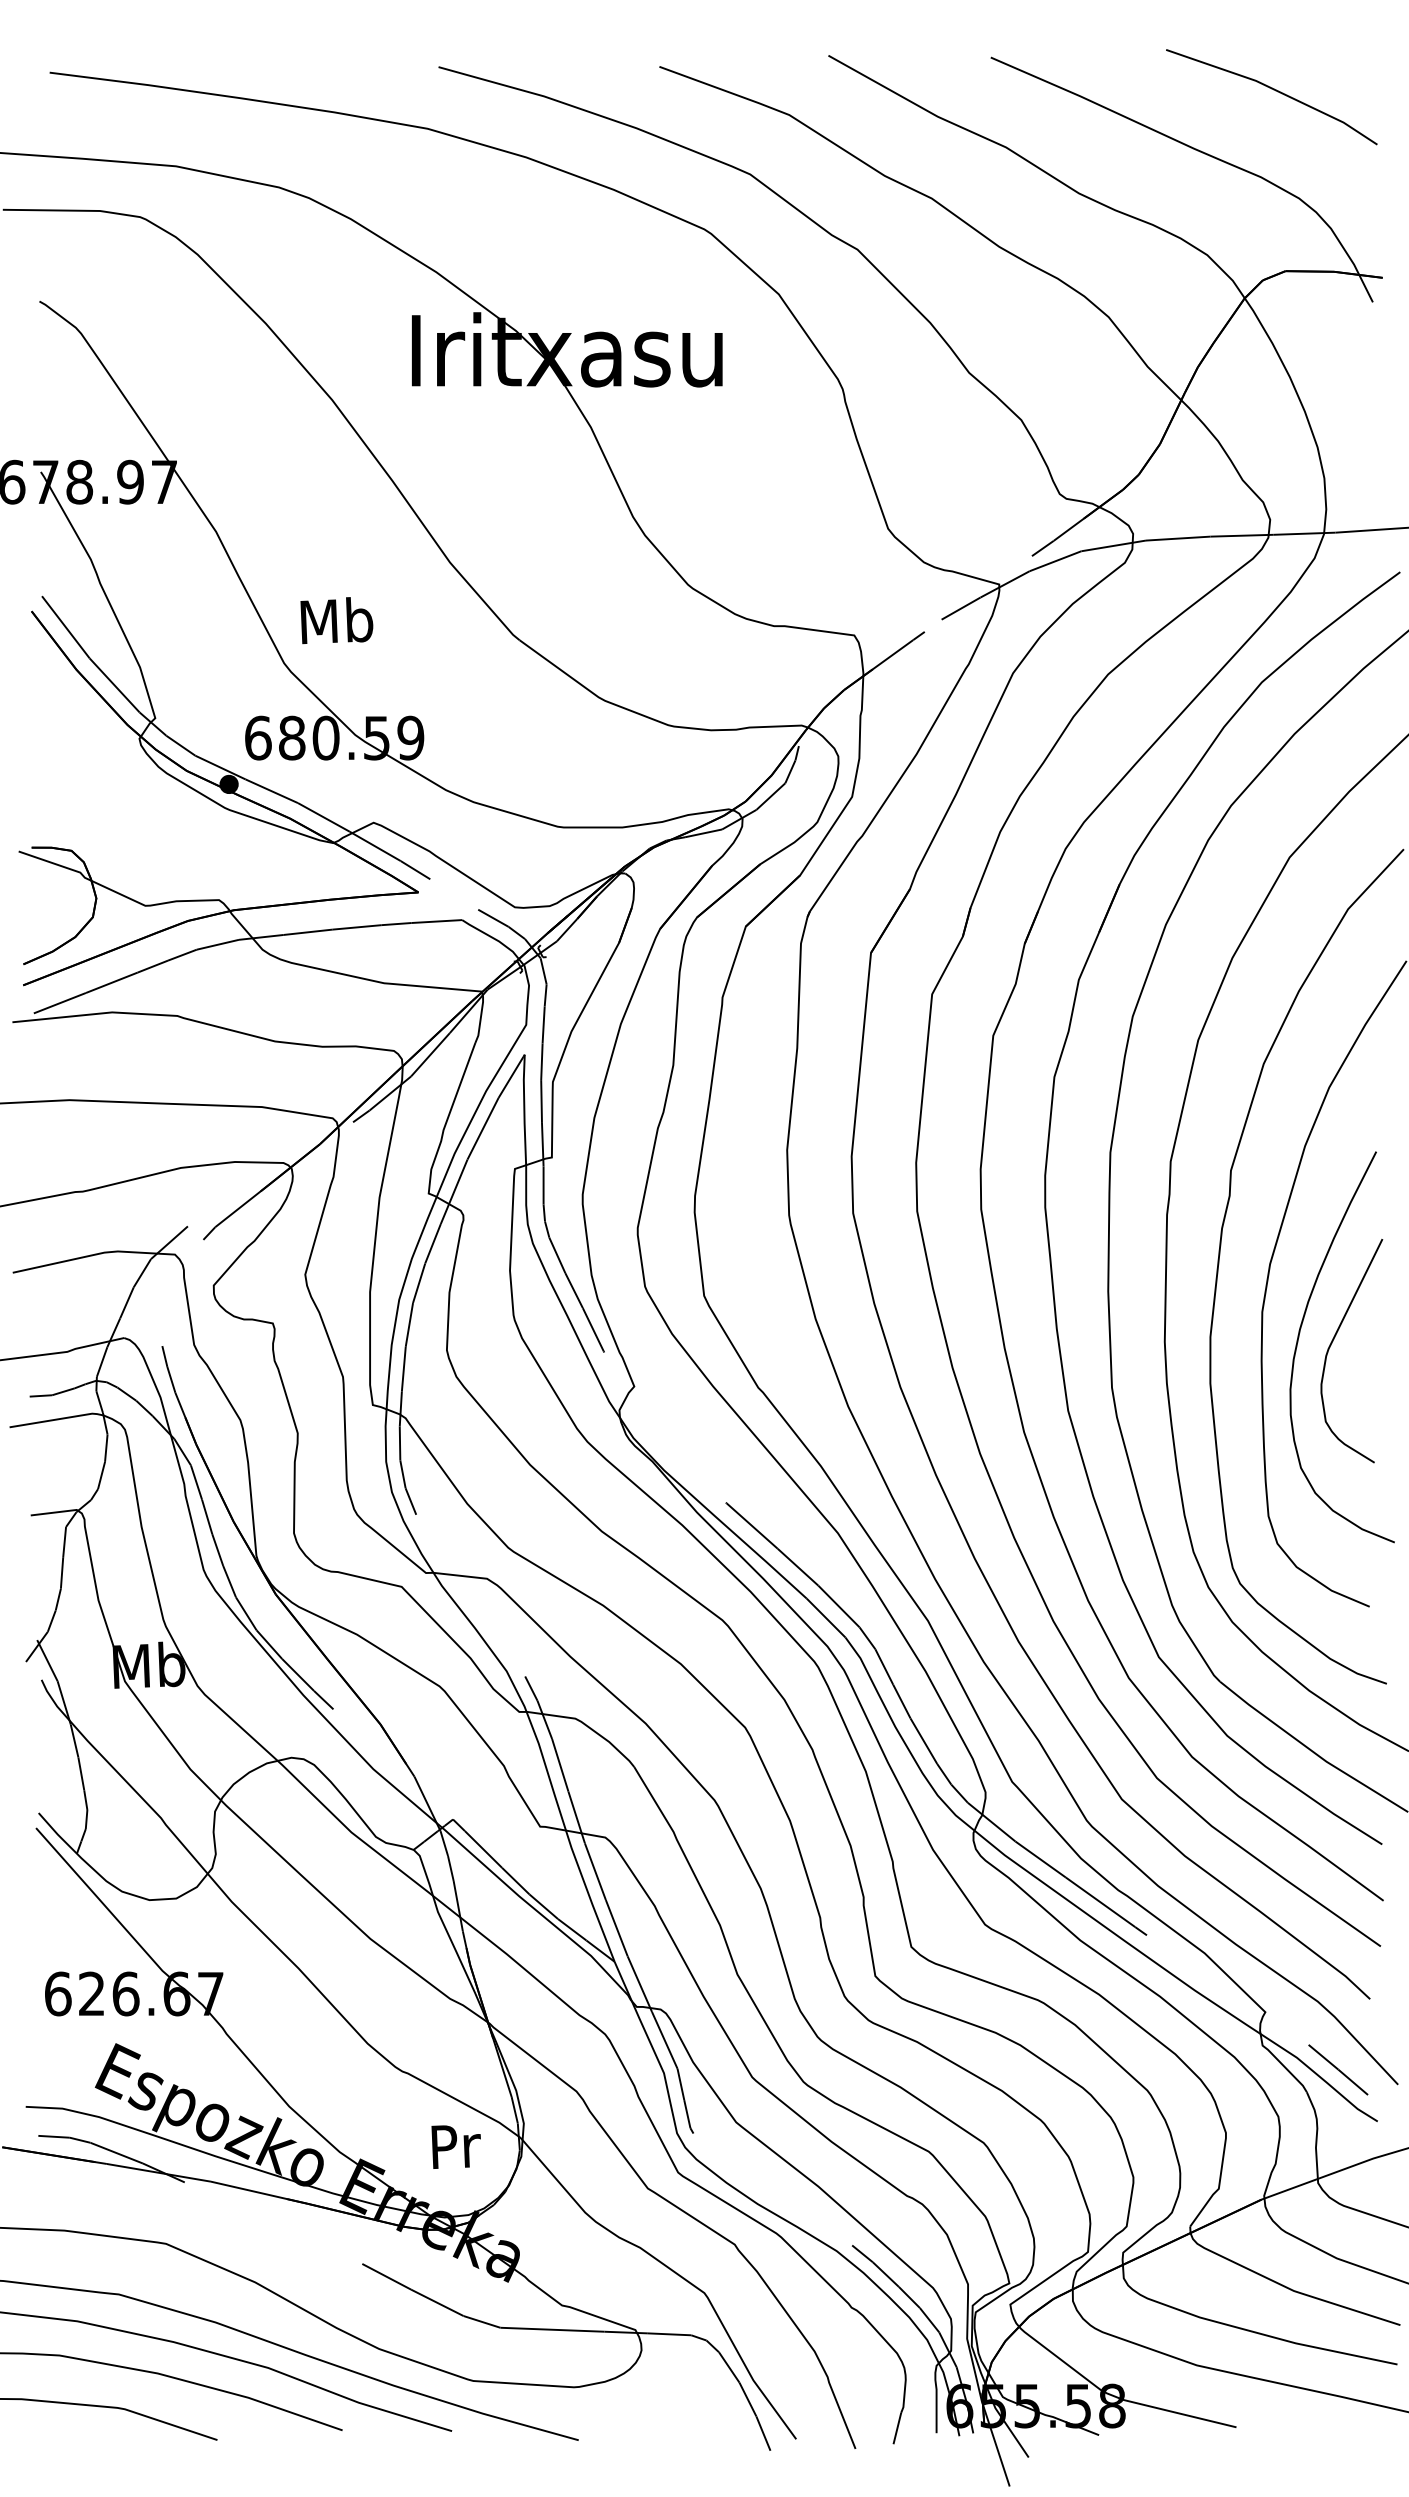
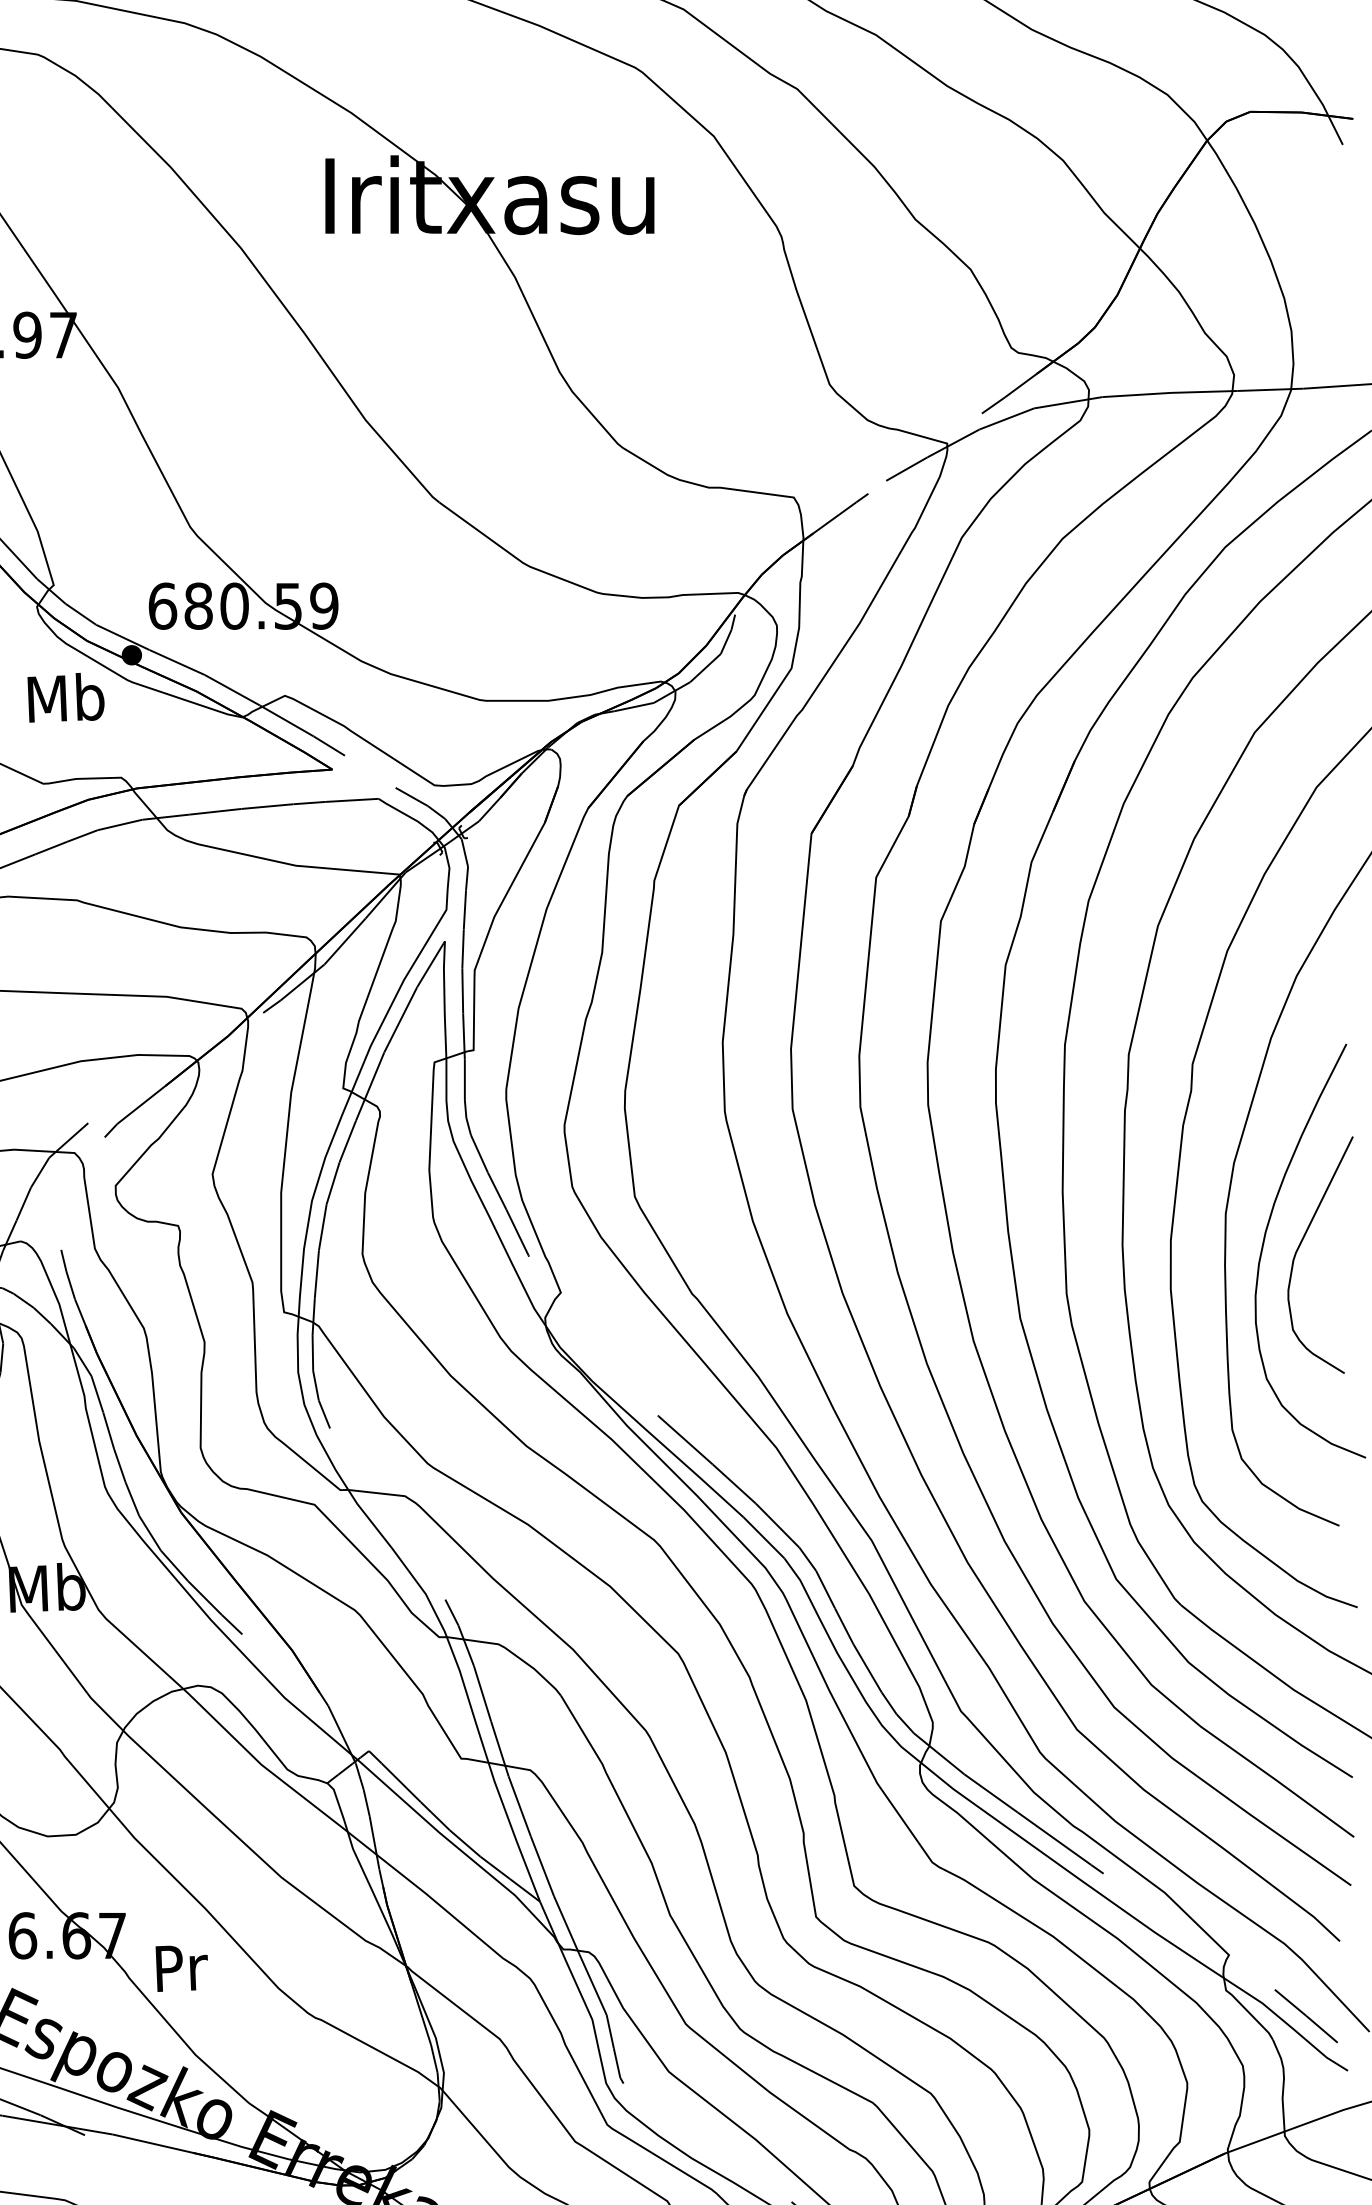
text: (336, 620) -> (65, 697), moved
text: (455, 2146) -> (181, 1968), moved

